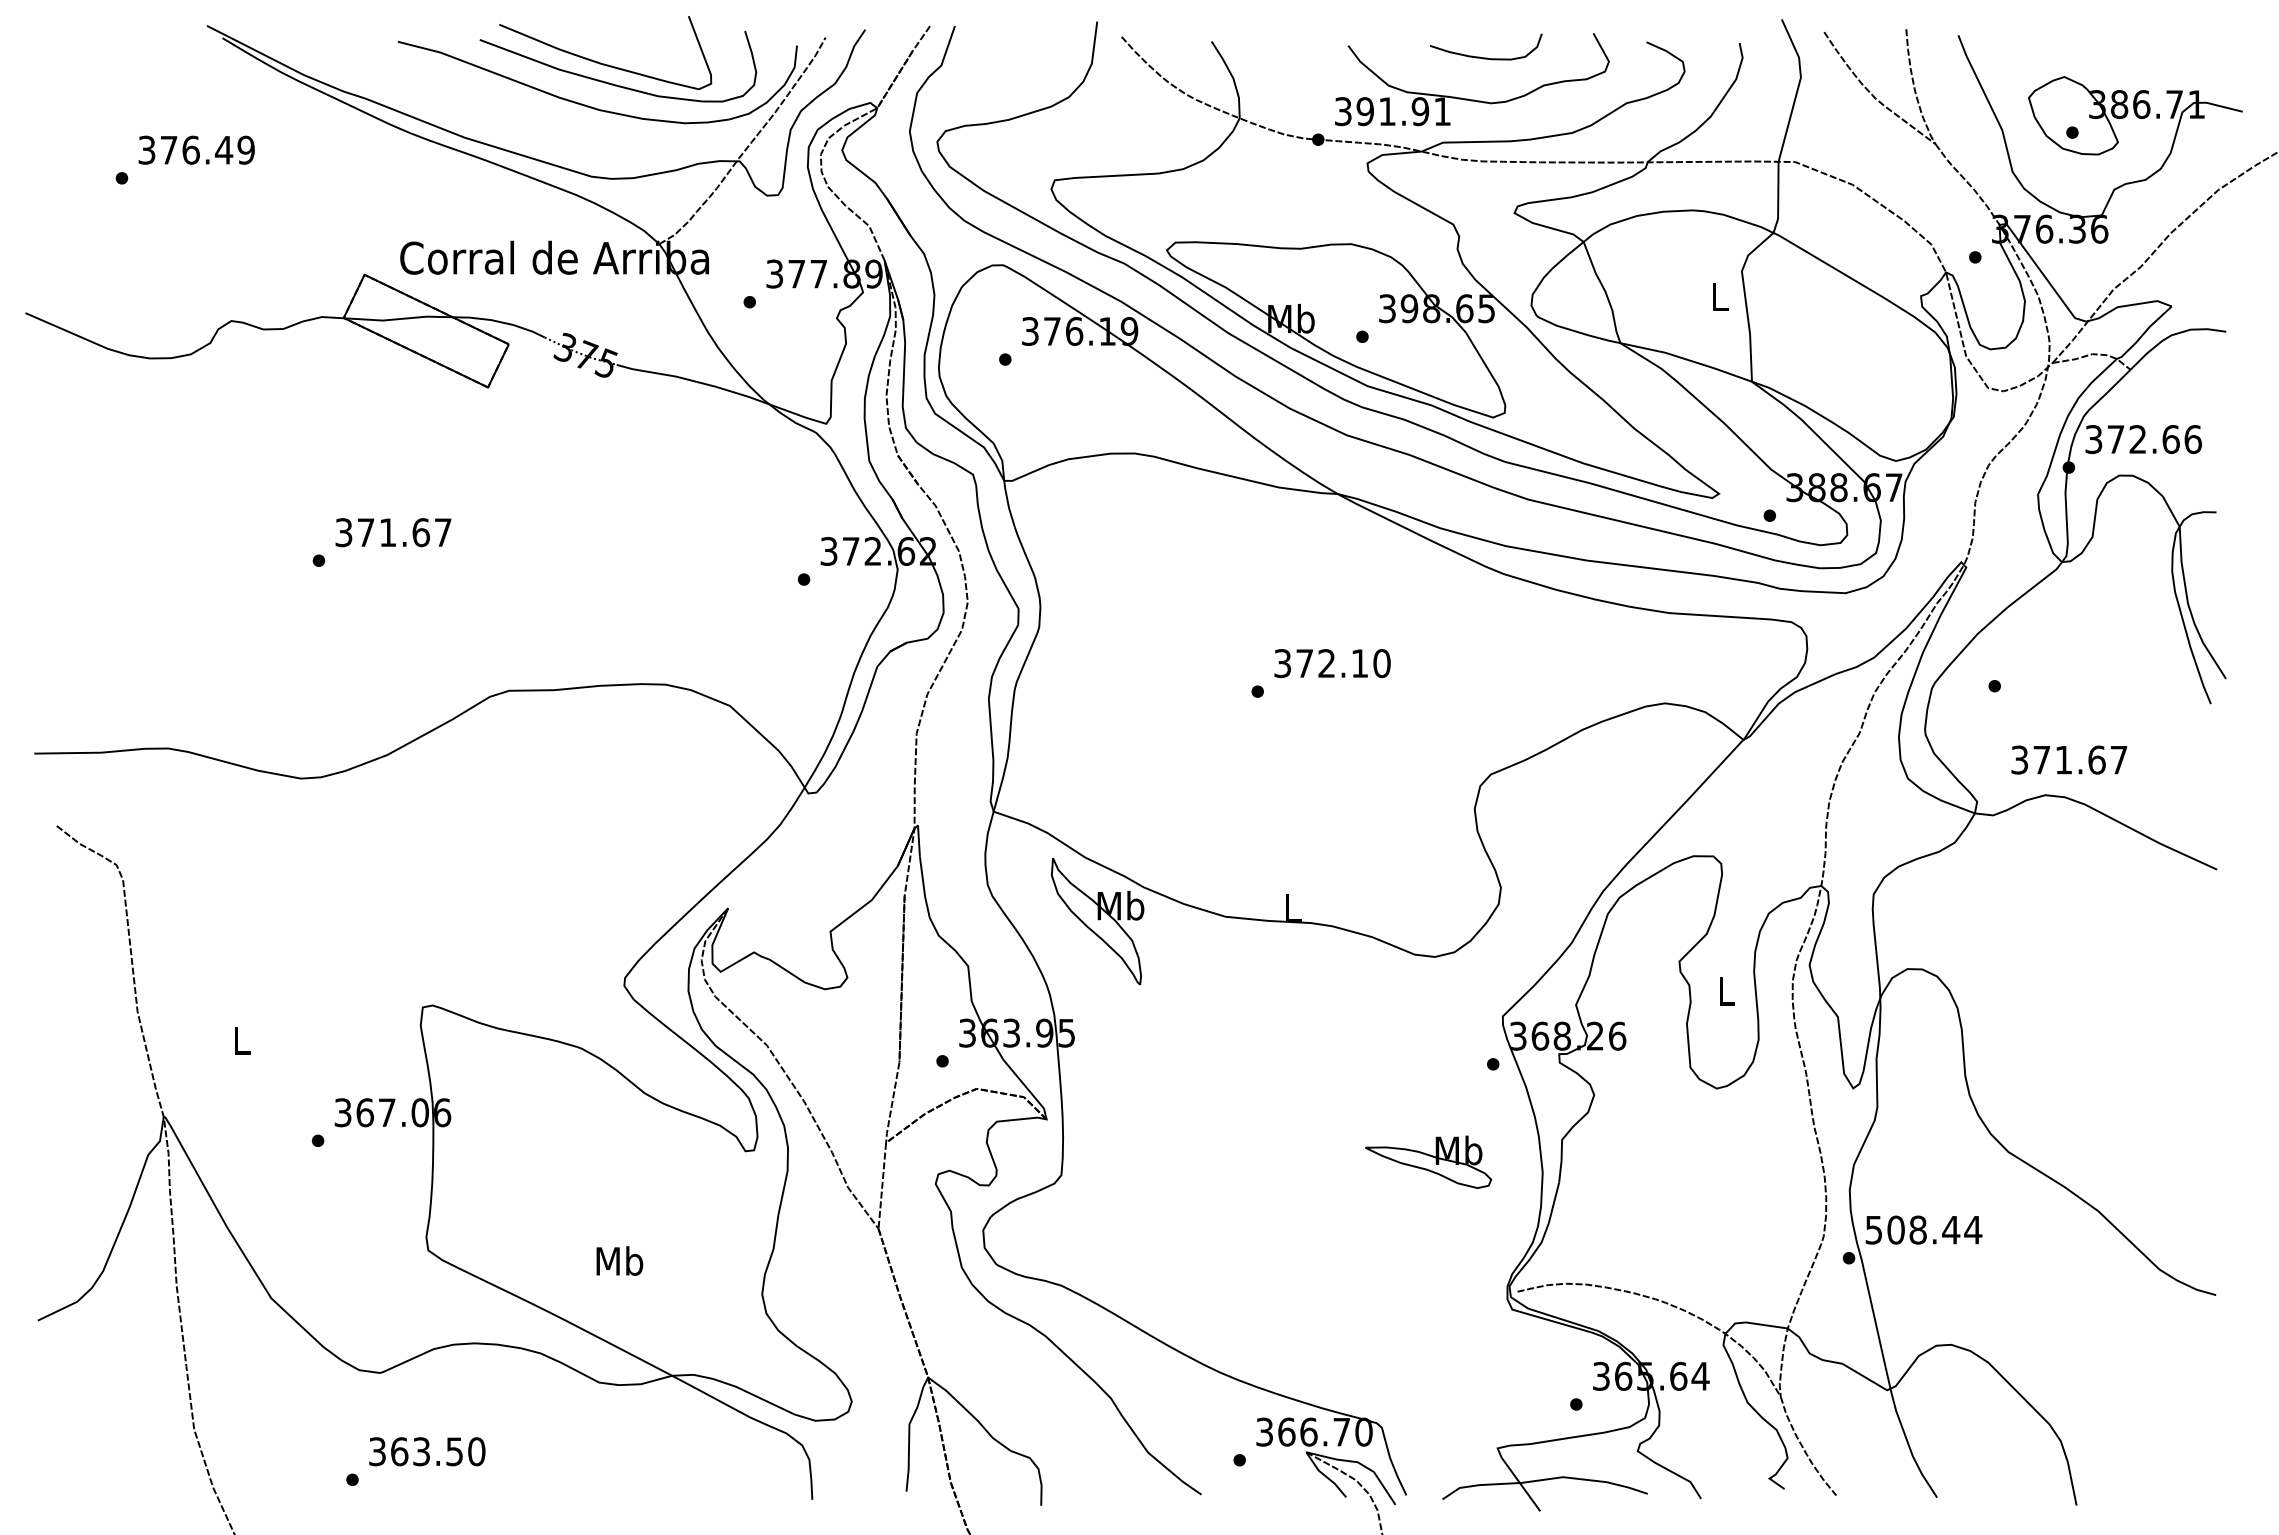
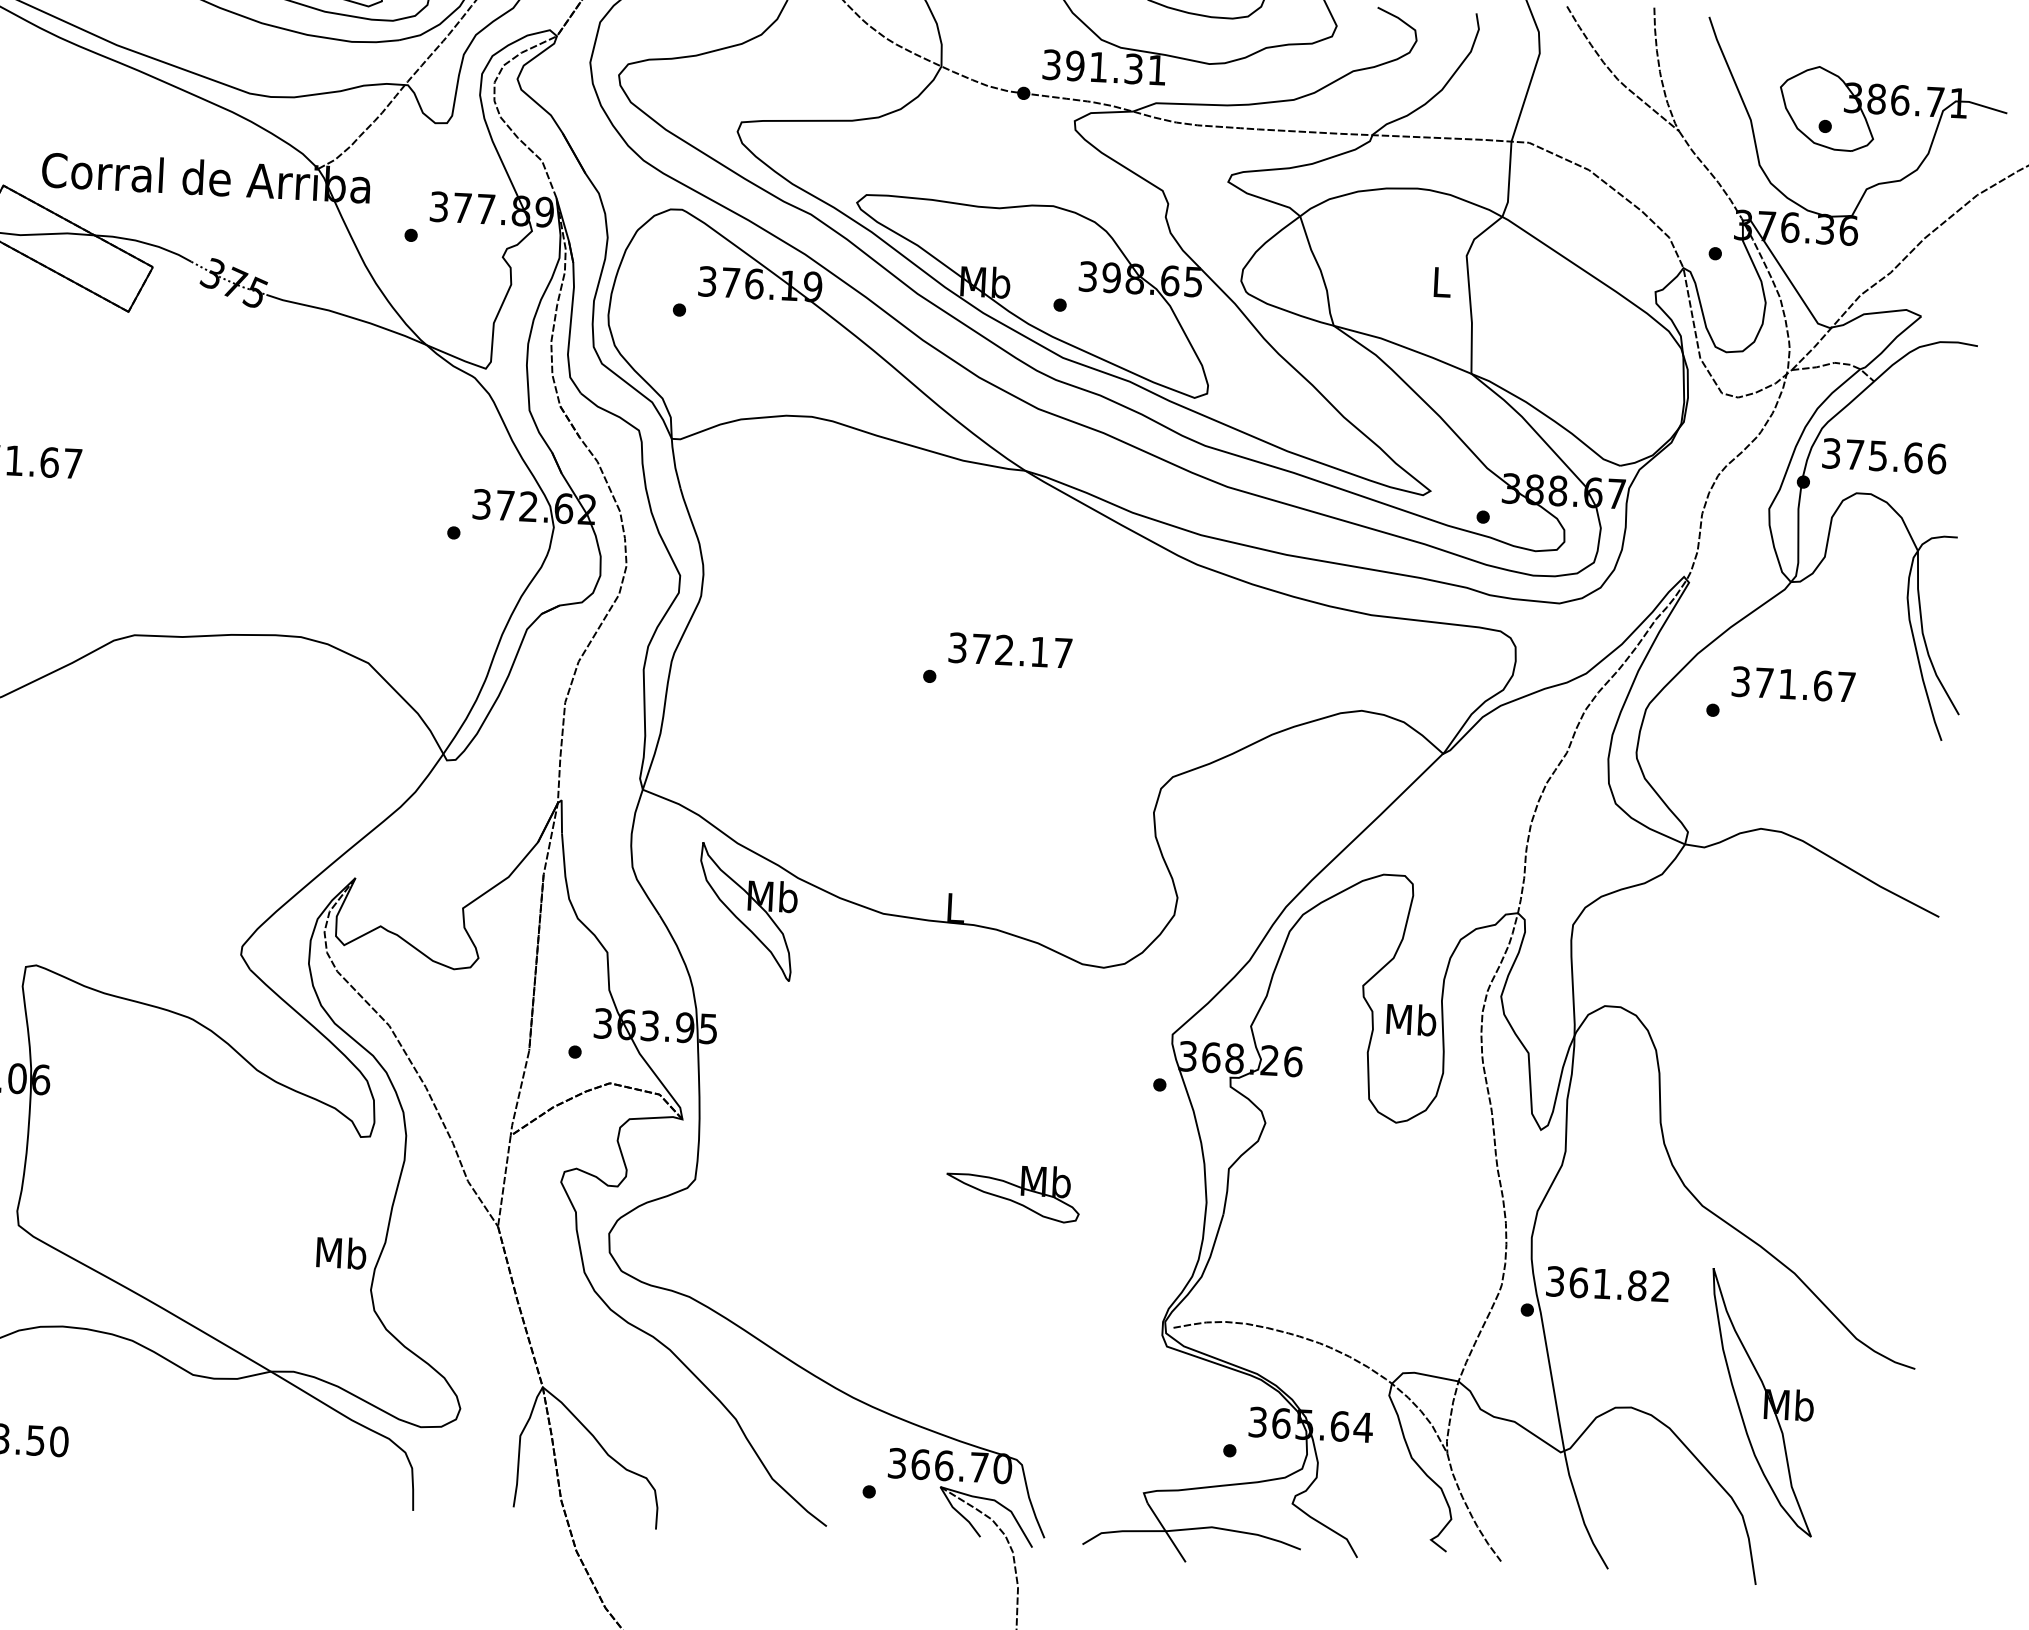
text: (1420, 111) -> (1133, 68), 391.91 -> 391.31
text: (2137, 439) -> (1877, 455), 372.66 -> 375.66
text: (1381, 663) -> (1062, 653), 372.10 -> 372.17
text: (2069, 759) -> (1793, 683), moved
text: (1726, 990) -> (1411, 1019), L -> Mb
part: (1428, 1161) -> (1013, 1191), moved
text: (1924, 1229) -> (1609, 1283), 508.44 -> 361.82
text: (619, 1260) -> (341, 1252), moved
part: (2073, 1333) -> (1761, 1402), added

